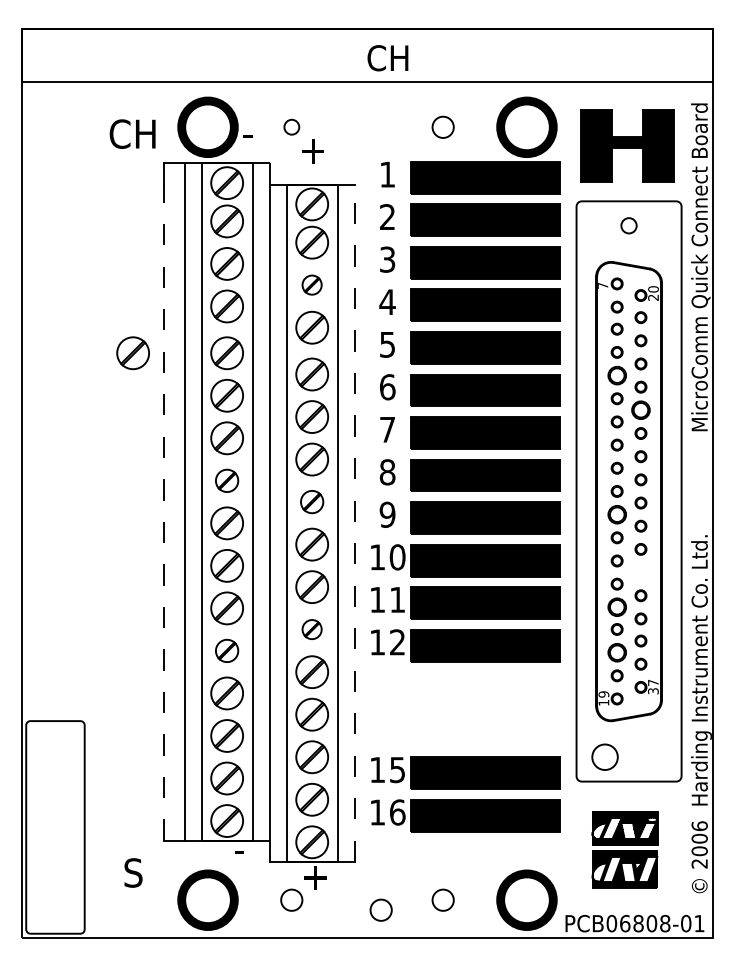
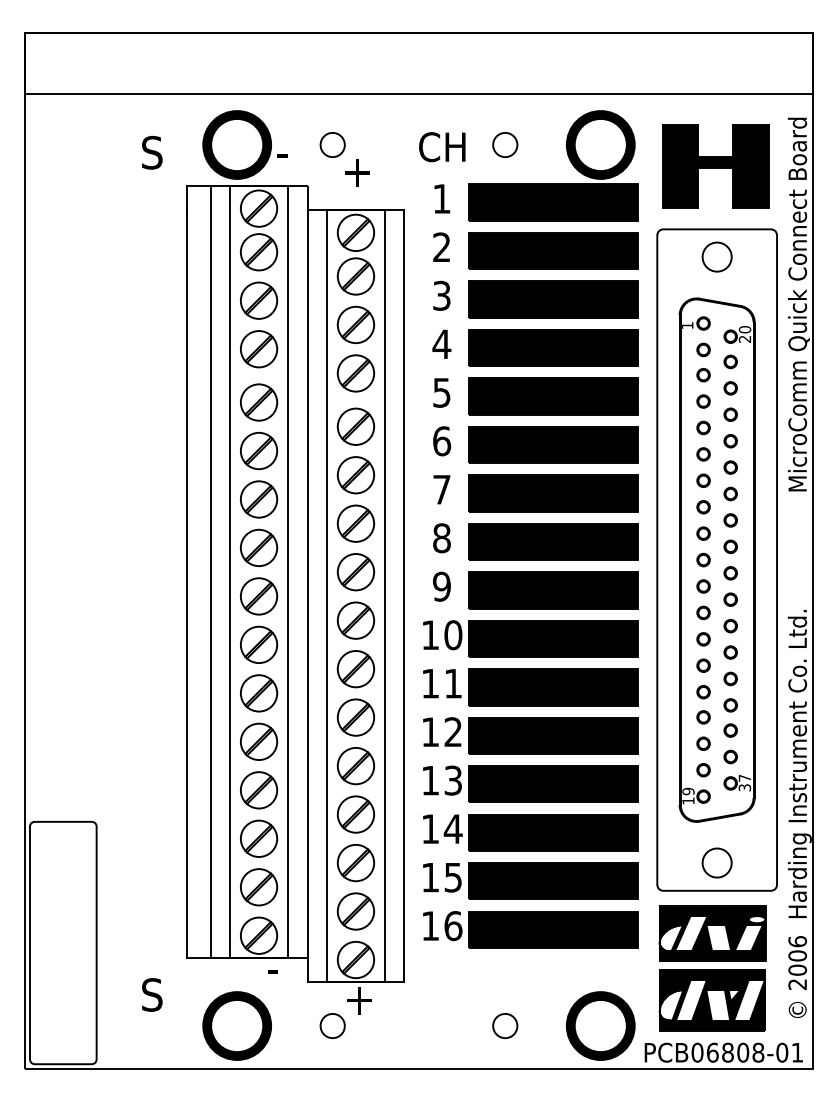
text: (387, 58) -> (441, 147), moved
circle: (291, 126) -> (332, 144), size x1.43
text: (132, 133) -> (151, 152), CH -> S
circle: (628, 225) -> (716, 256), size x1.67
part: (311, 284) -> (355, 324), size x1.67
text: (603, 285) -> (688, 325), 7 -> 1
part: (132, 353) -> (151, 402), removed
circle: (616, 375) -> (702, 427), size x0.62
circle: (640, 410) -> (730, 467), size x0.62
part: (226, 480) -> (258, 547), size x1.43
part: (311, 501) -> (355, 571), size x1.43
line: (164, 512) -> (187, 584), dashed -> solid
circle: (616, 514) -> (702, 586), size x0.62
line: (354, 523) -> (404, 596), dashed -> solid
circle: (640, 572) -> (730, 652), added
circle: (616, 607) -> (702, 692), size x0.62
part: (311, 629) -> (355, 717), size x1.67
part: (226, 650) -> (258, 741), size x1.43
circle: (616, 652) -> (702, 743), size x0.62
part: (465, 709) -> (530, 808), added
circle: (604, 756) -> (716, 862), moved
part: (624, 849) -> (711, 968), size x1.43
circle: (380, 909) -> (433, 1036), removed

